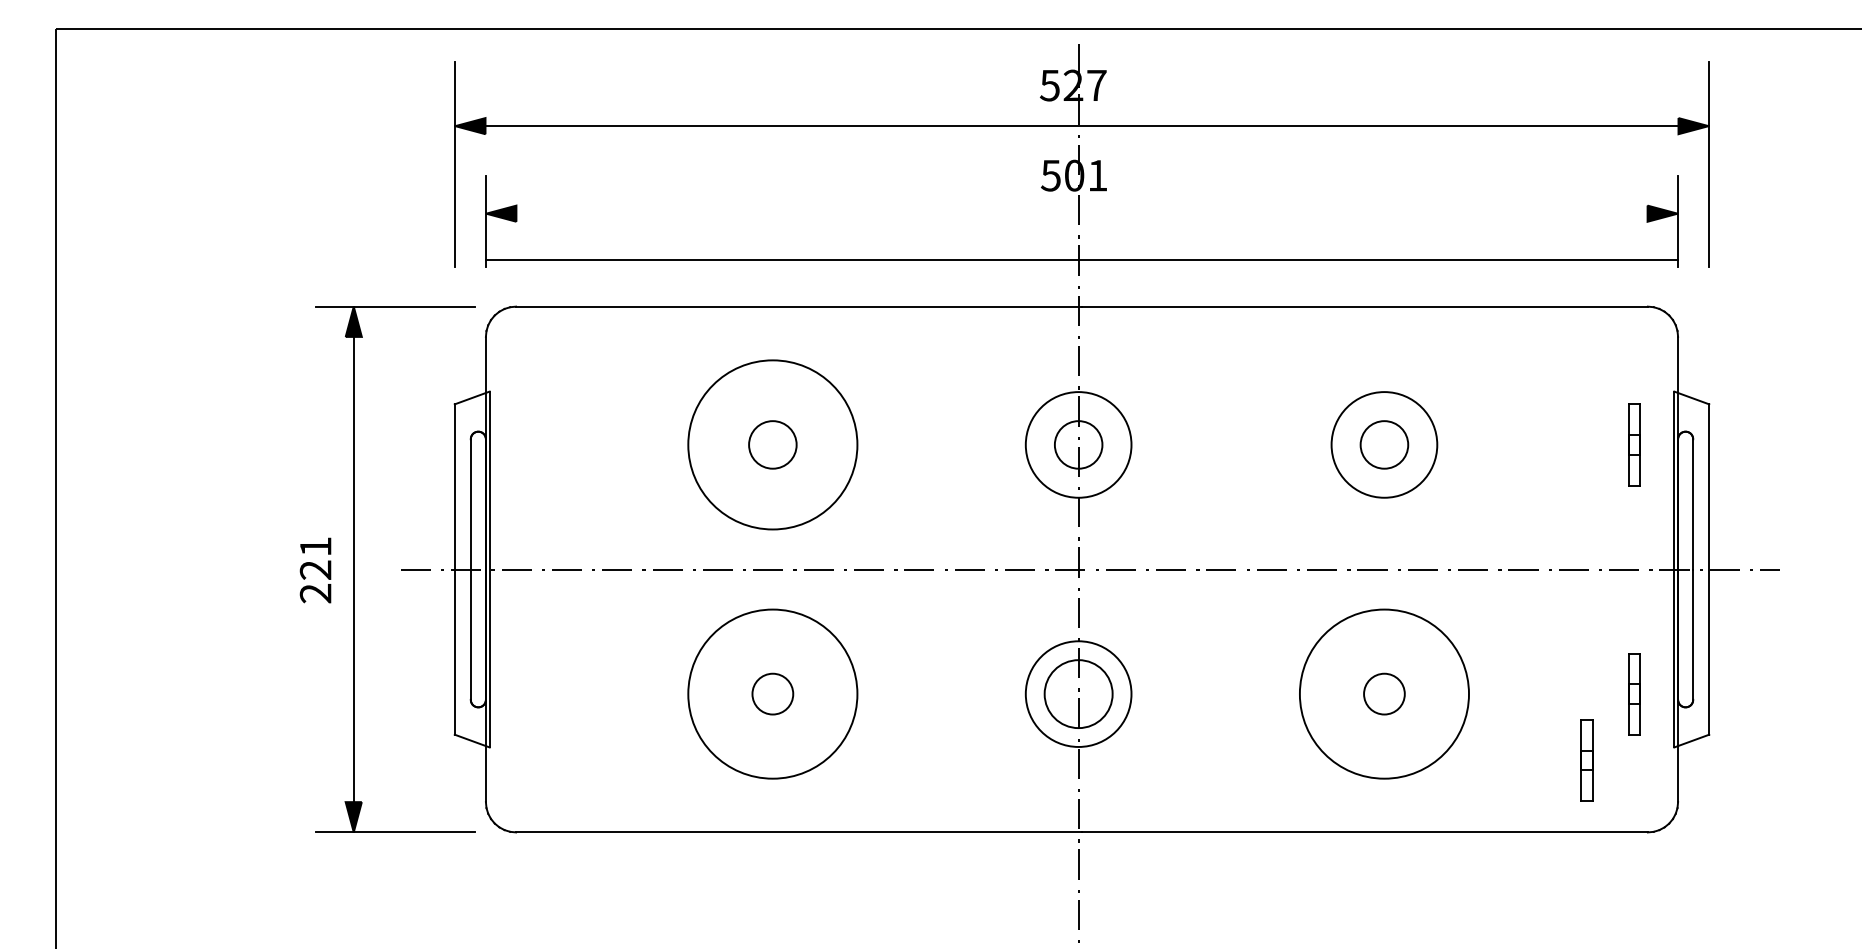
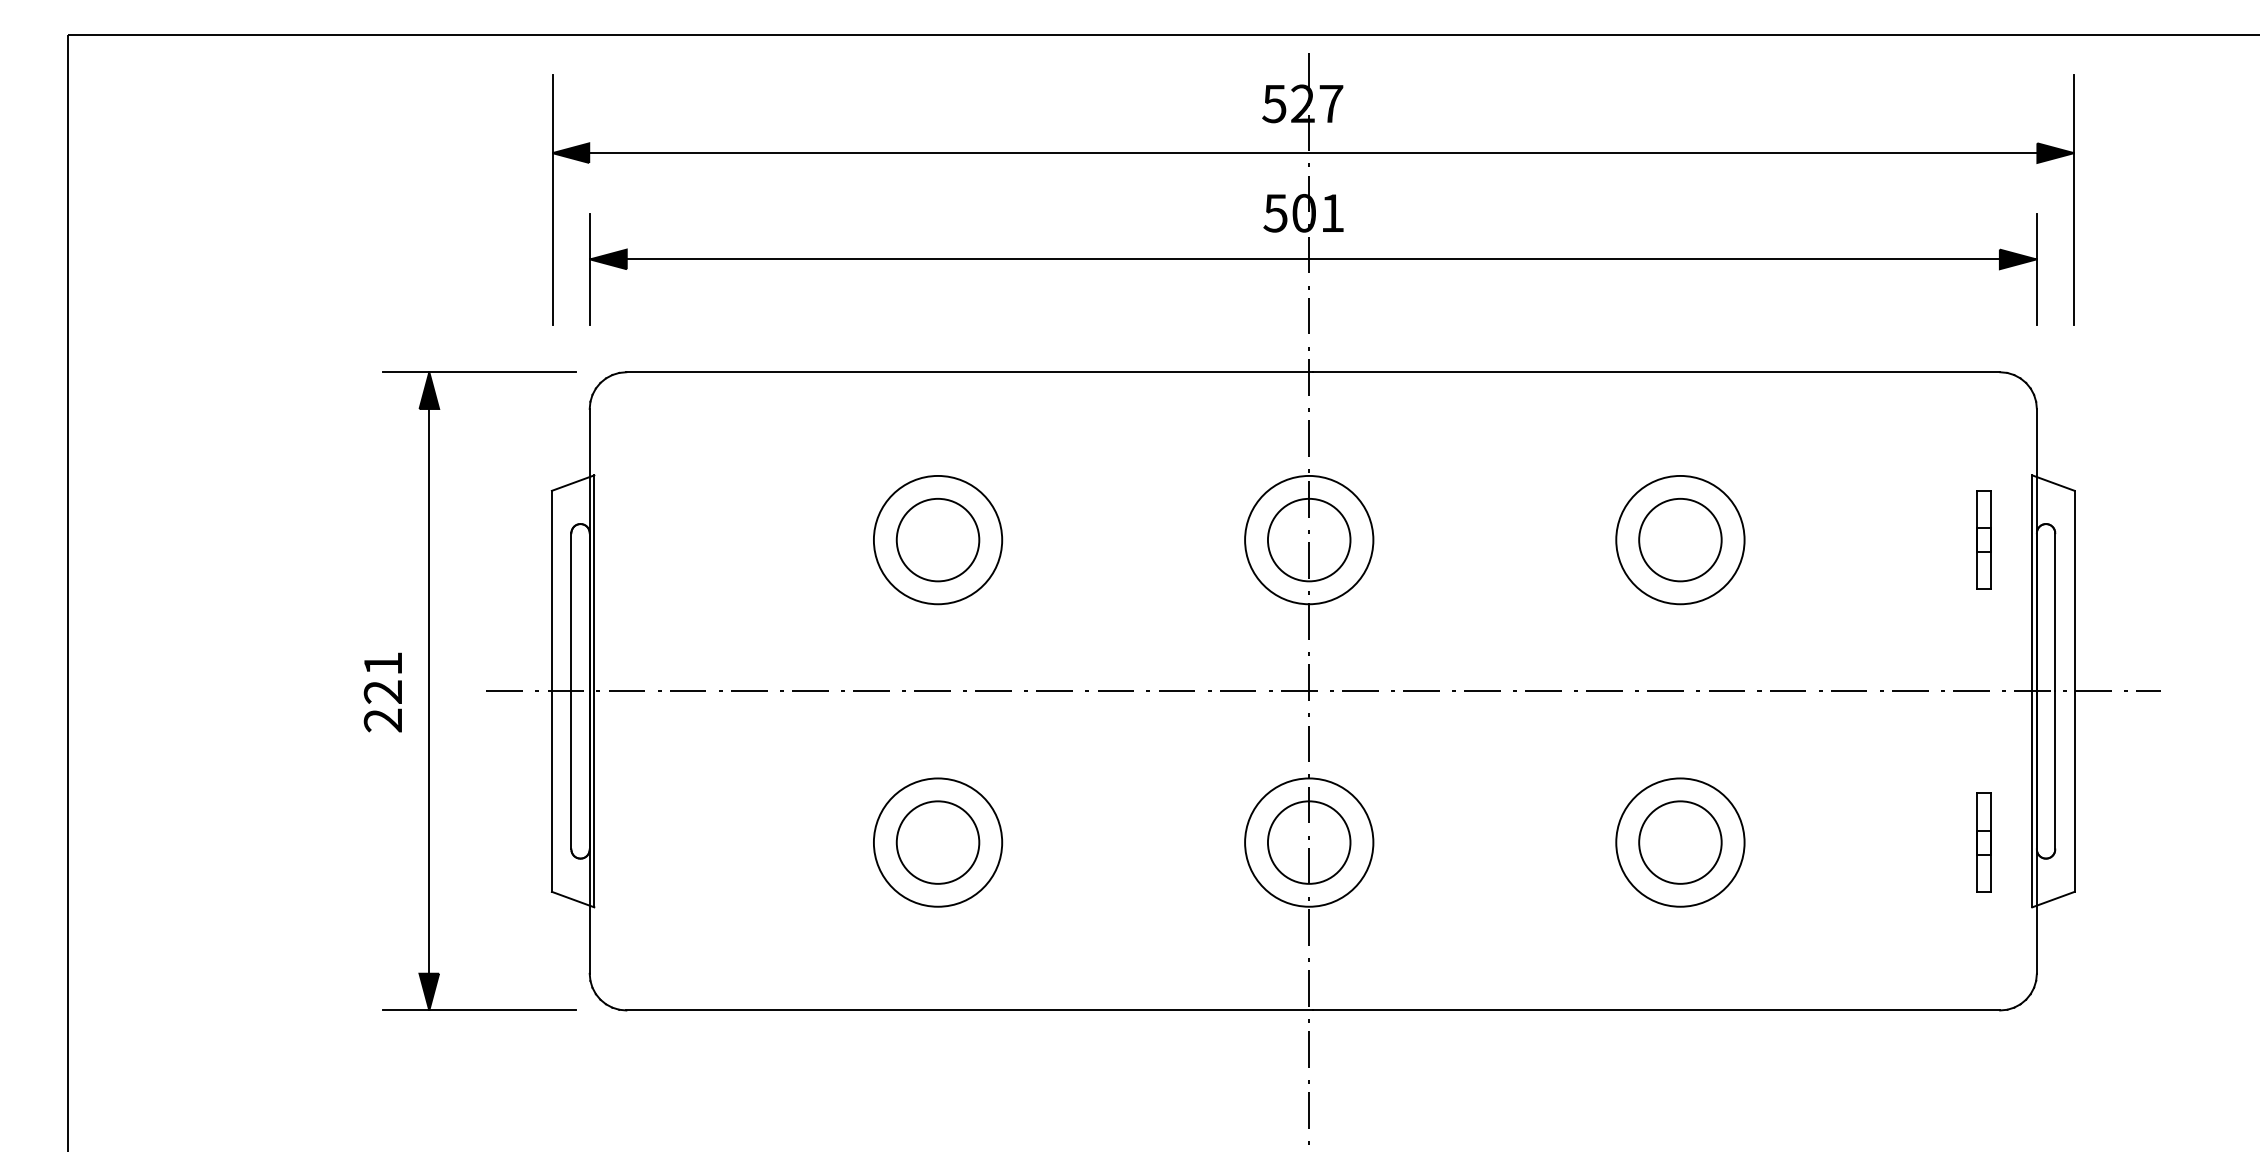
line: (1082, 259) -> (1313, 259), moved
circle: (772, 444) -> (937, 539), size x0.62
circle: (772, 444) -> (937, 539), size x1.43
circle: (1078, 444) -> (1308, 539), size x1.43
circle: (1384, 444) -> (1680, 539), size x1.43
circle: (772, 694) -> (937, 842), size x0.62
circle: (772, 694) -> (937, 842), size x1.67
circle: (1384, 694) -> (1680, 842), size x0.62
circle: (1384, 694) -> (1680, 842), size x1.67
part: (1586, 759) -> (1925, 922), removed

